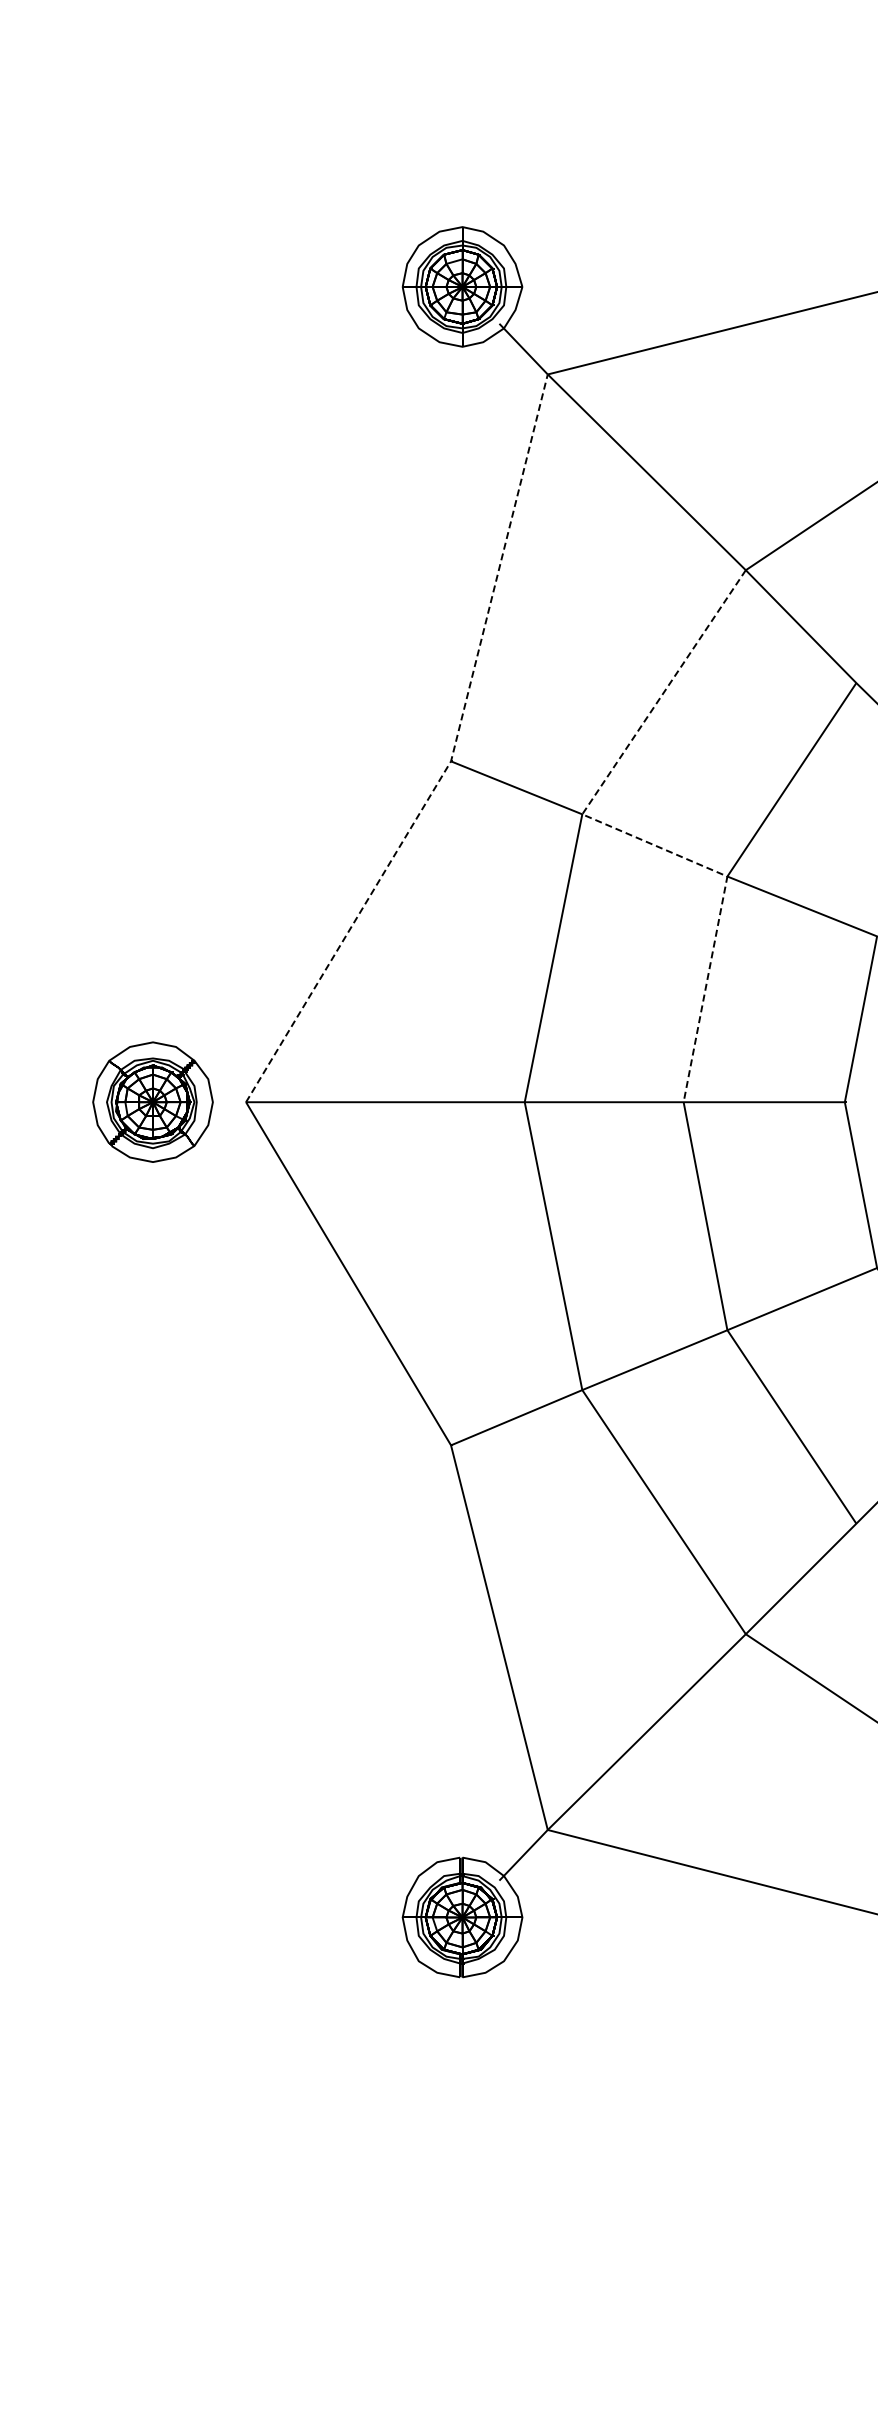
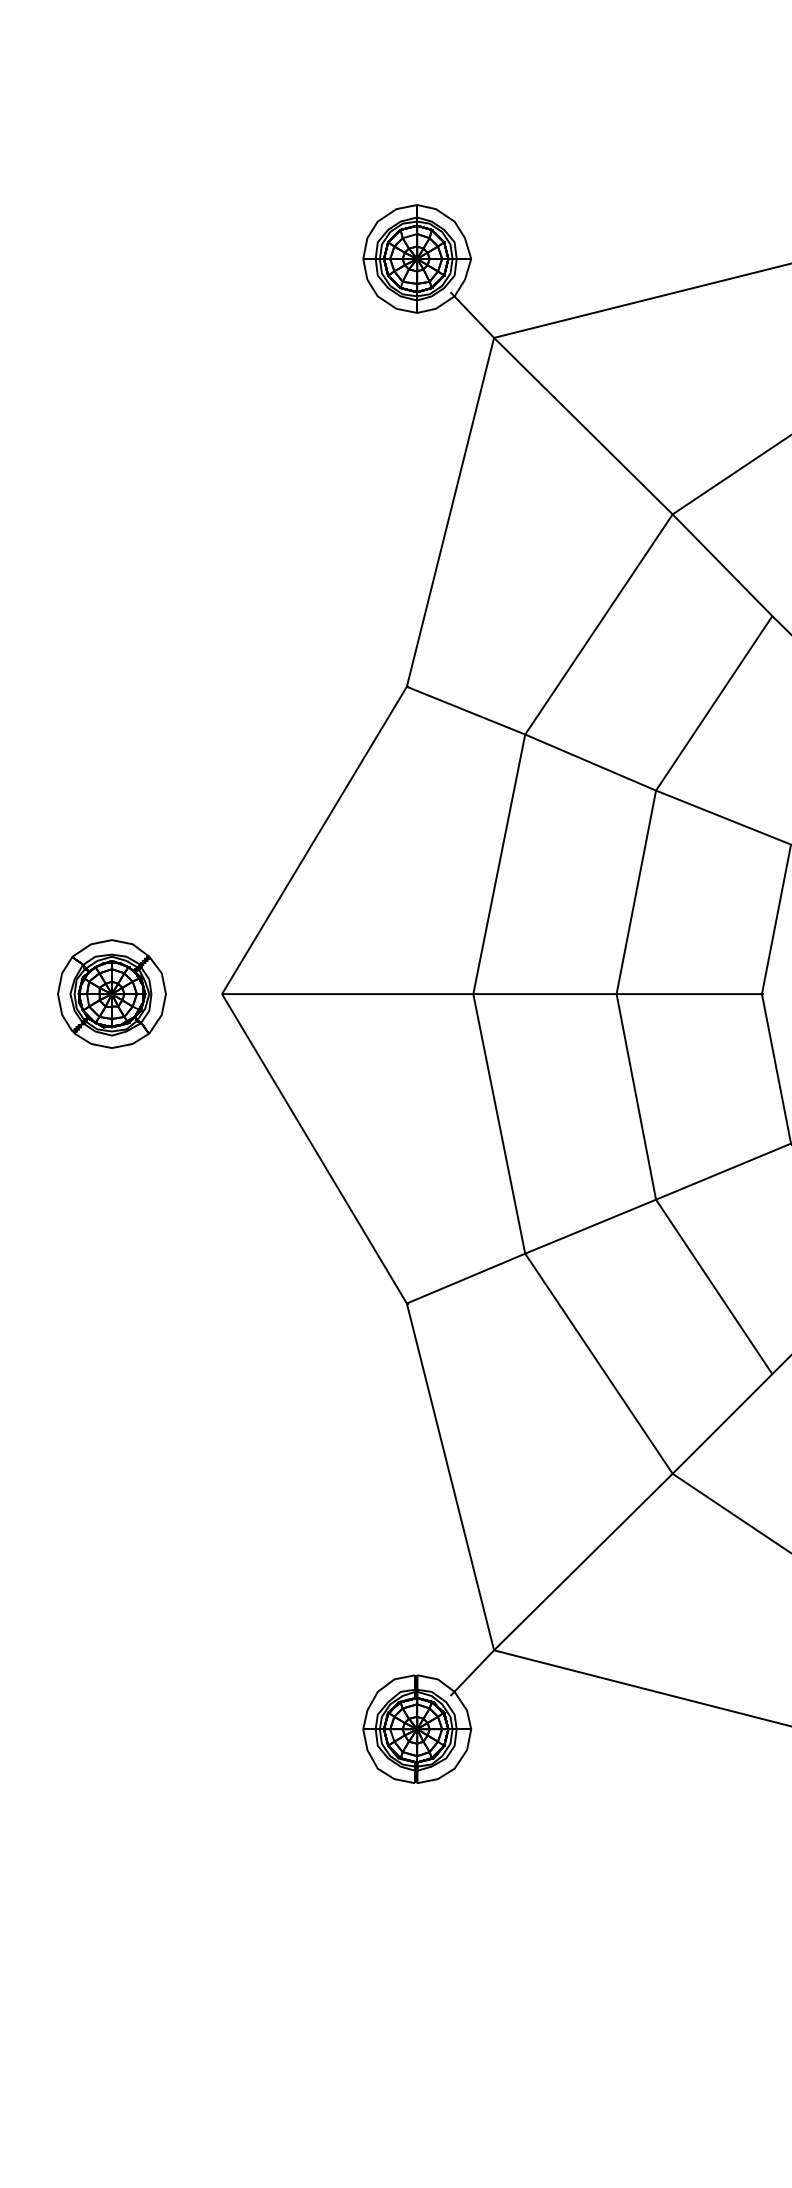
line: (451, 761) -> (407, 686), dashed -> solid
line: (625, 832) -> (564, 750), dashed -> solid
part: (152, 1101) -> (111, 993), moved

